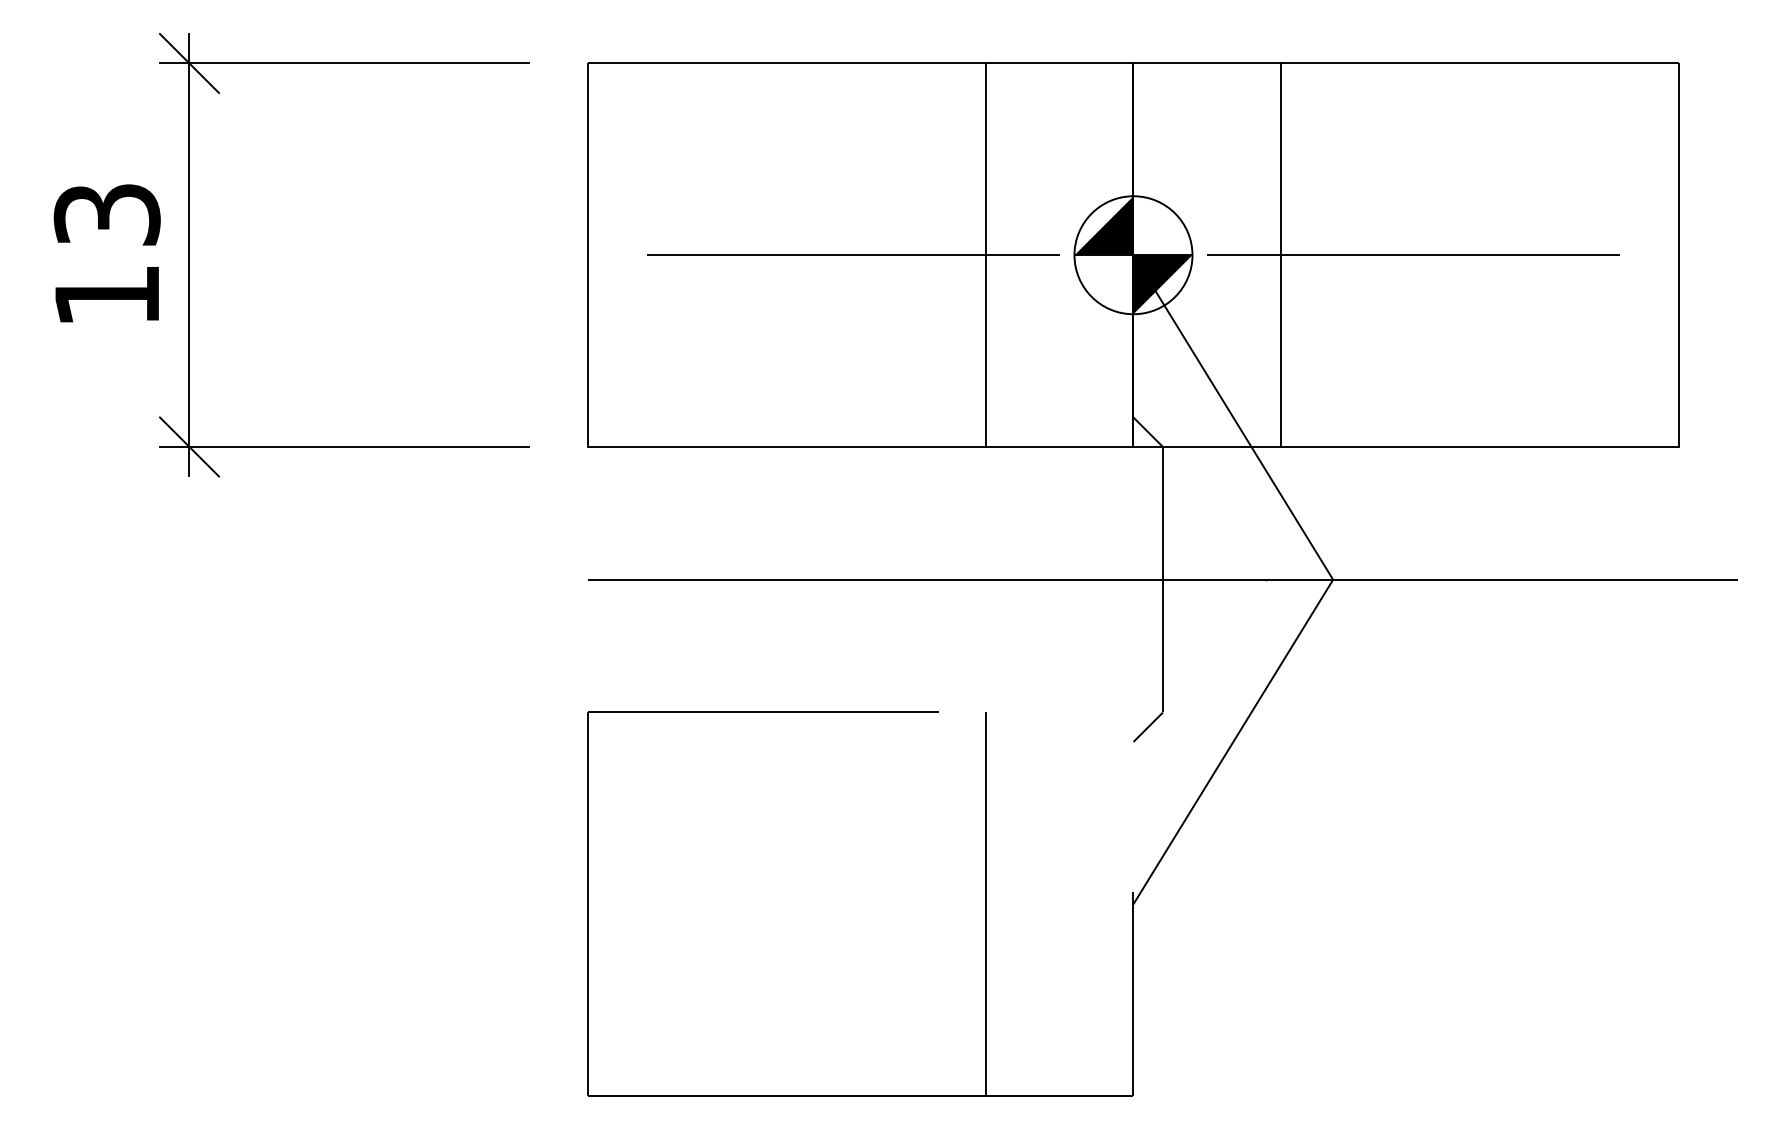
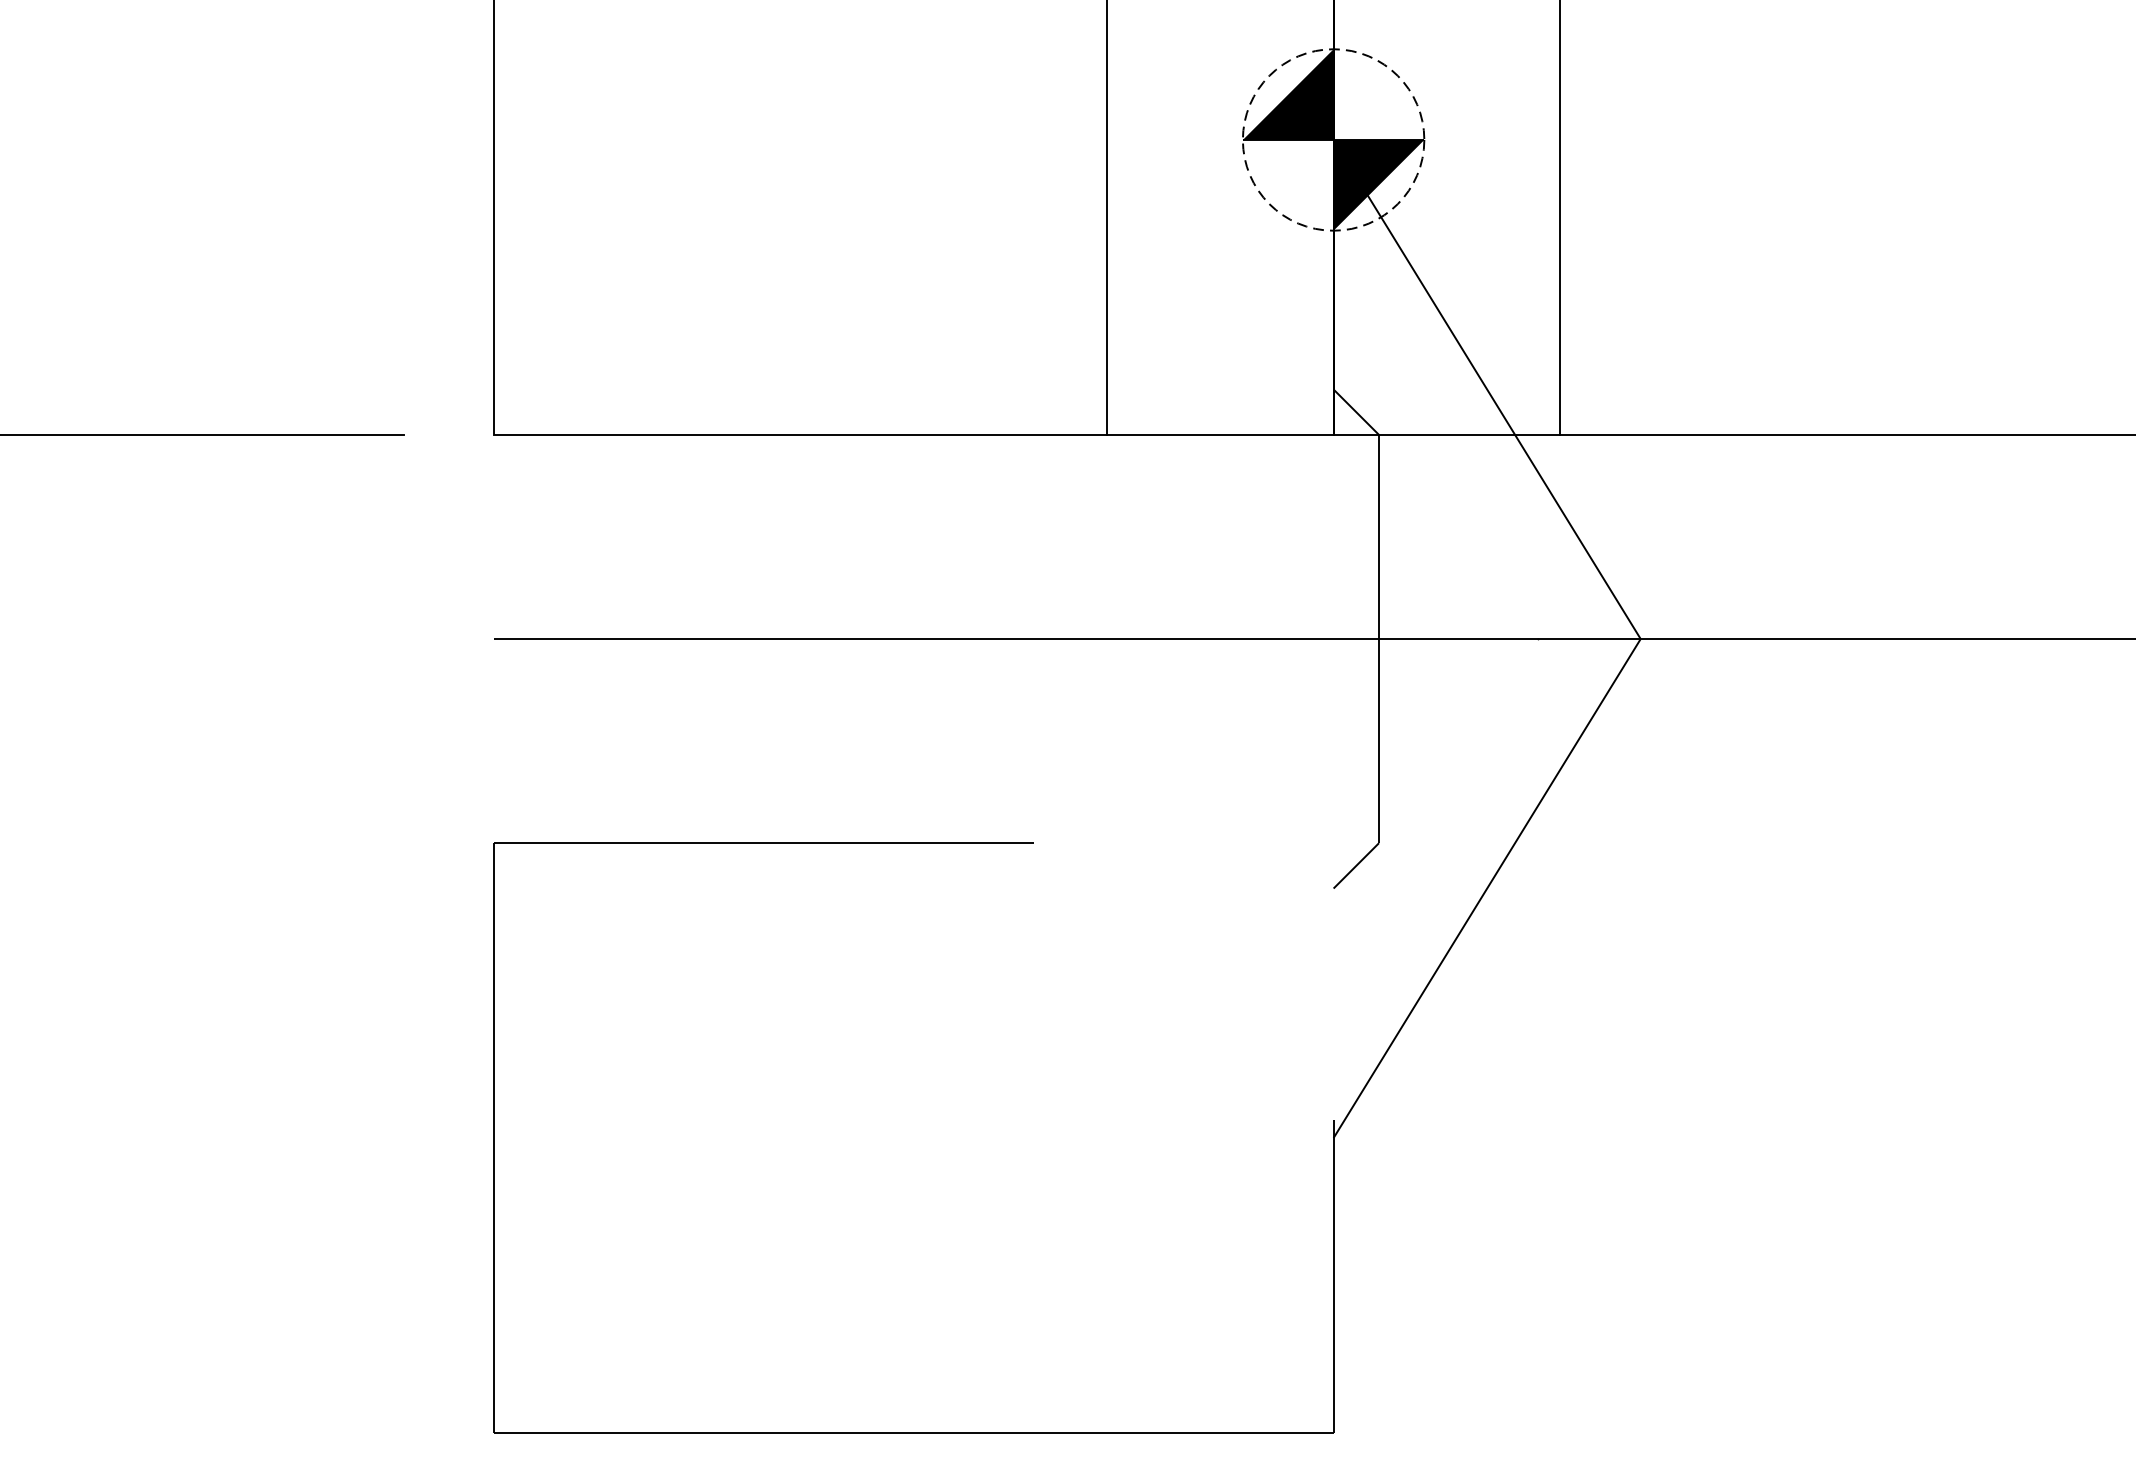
line: (852, 255) -> (901, 140), removed
circle: (1133, 255) -> (1333, 140), solid -> dashed
line: (1413, 255) -> (1764, 140), removed
line: (985, 903) -> (1106, 1136), removed

